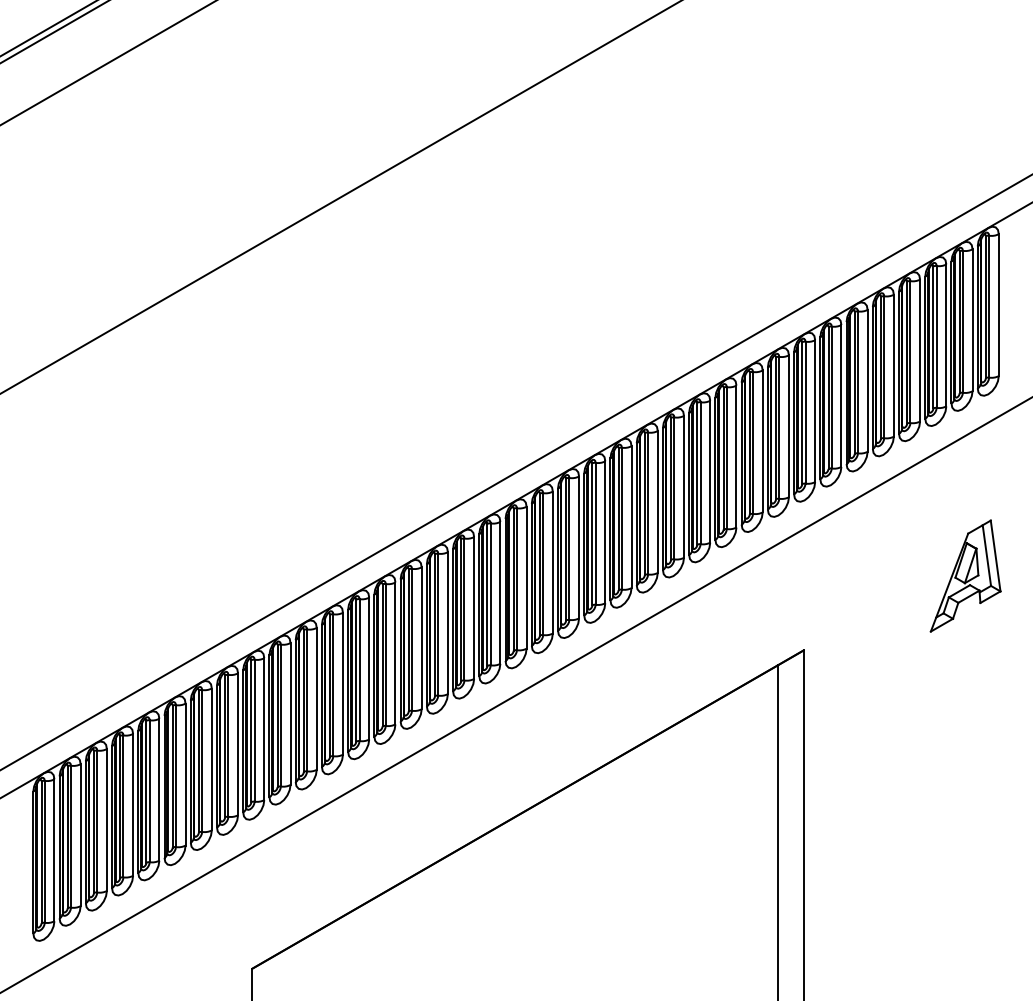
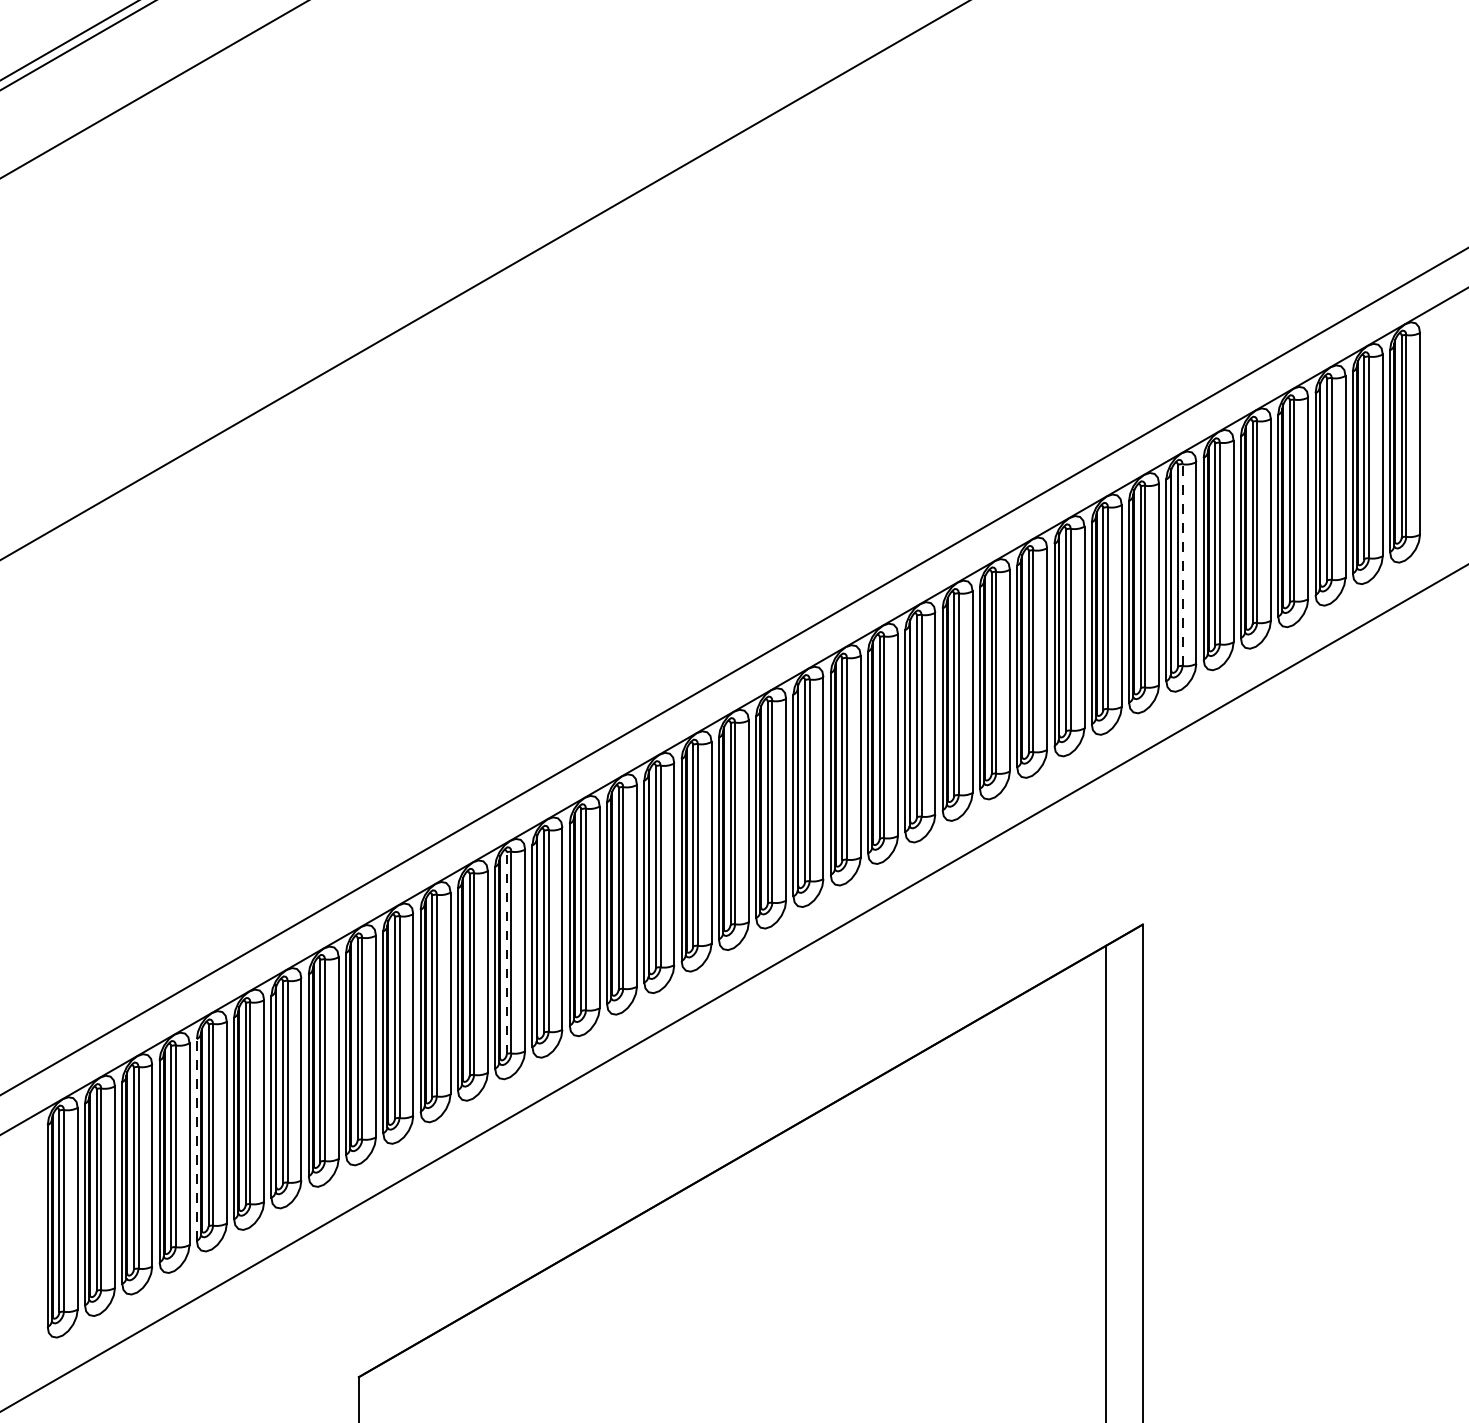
line: (831, 397) -> (1182, 565), solid -> dashed
part: (965, 575) -> (1372, 818), removed
line: (356, 670) -> (506, 953), solid -> dashed
line: (138, 801) -> (196, 1139), solid -> dashed

